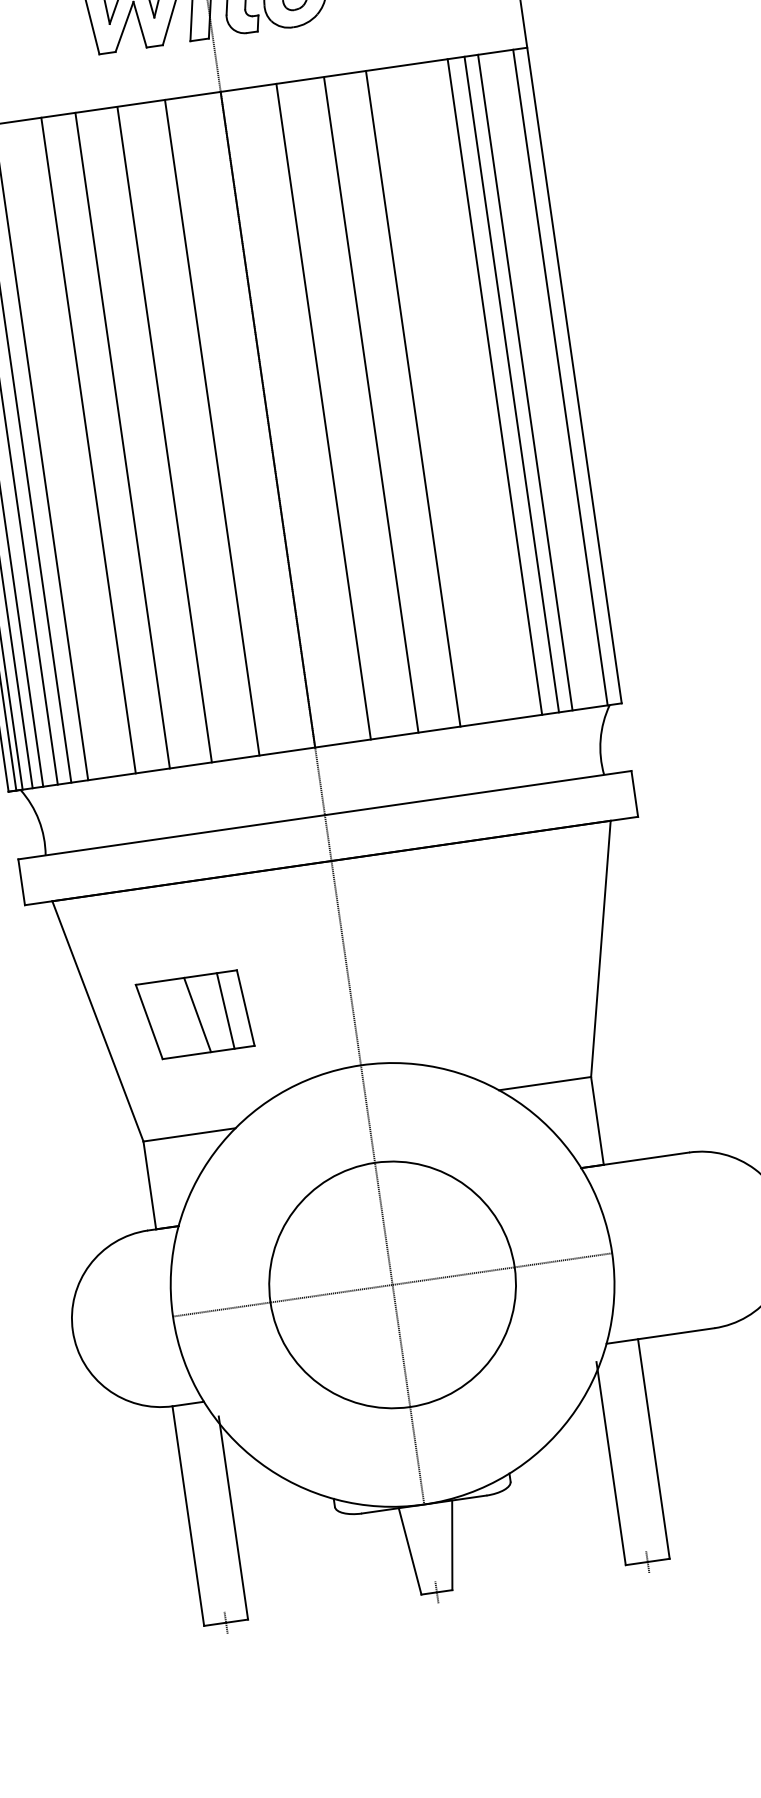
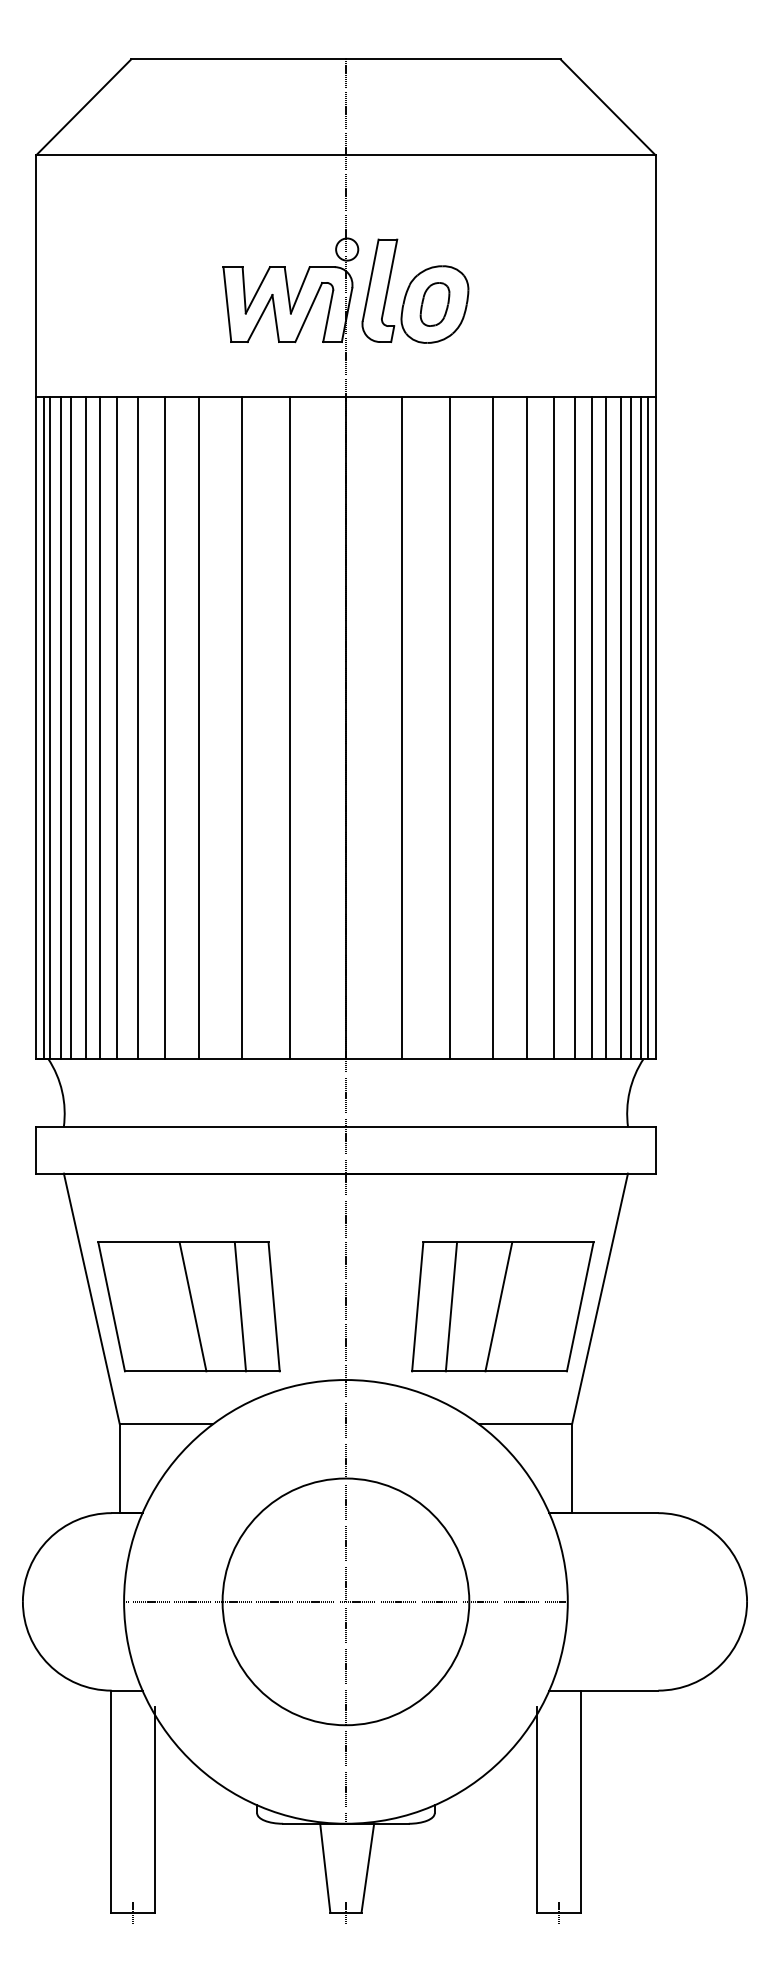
line: (566, 376) -> (647, 727), added
line: (550, 378) -> (631, 727), added
line: (539, 380) -> (620, 727), added
line: (473, 389) -> (553, 727), added
line: (447, 393) -> (527, 727), added
line: (62, 449) -> (138, 727), added
part: (505, 970) -> (502, 1306), added
part: (194, 1015) -> (188, 1306), size x1.67

